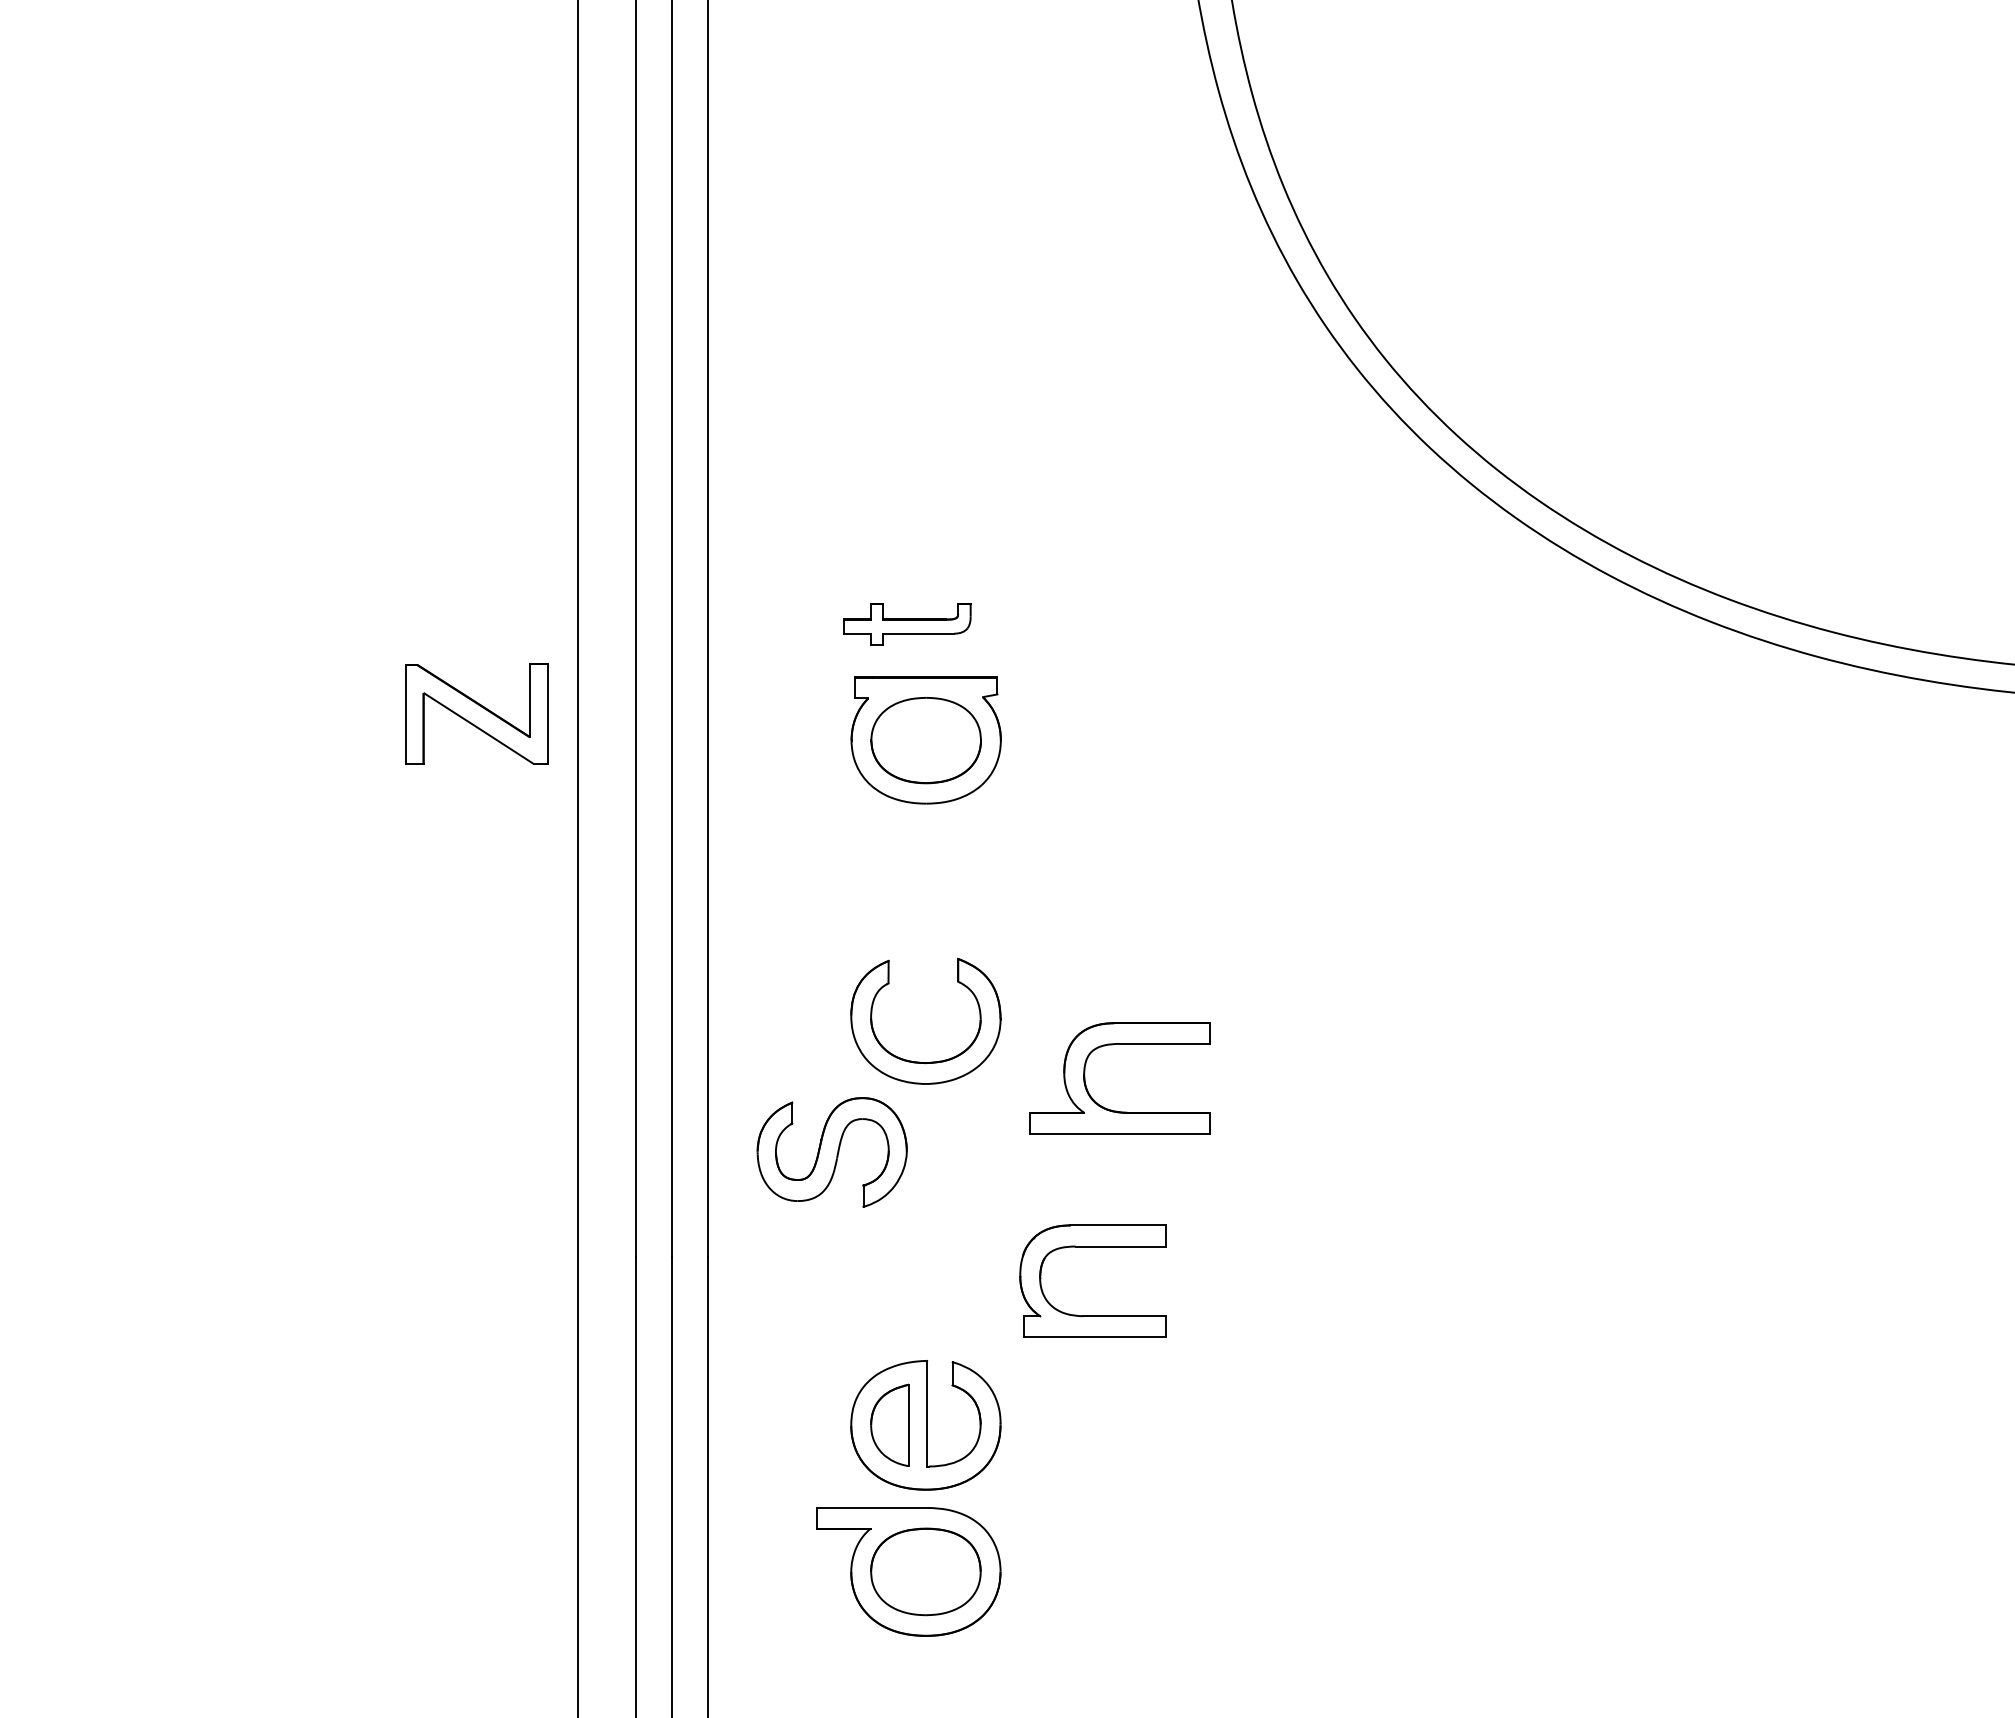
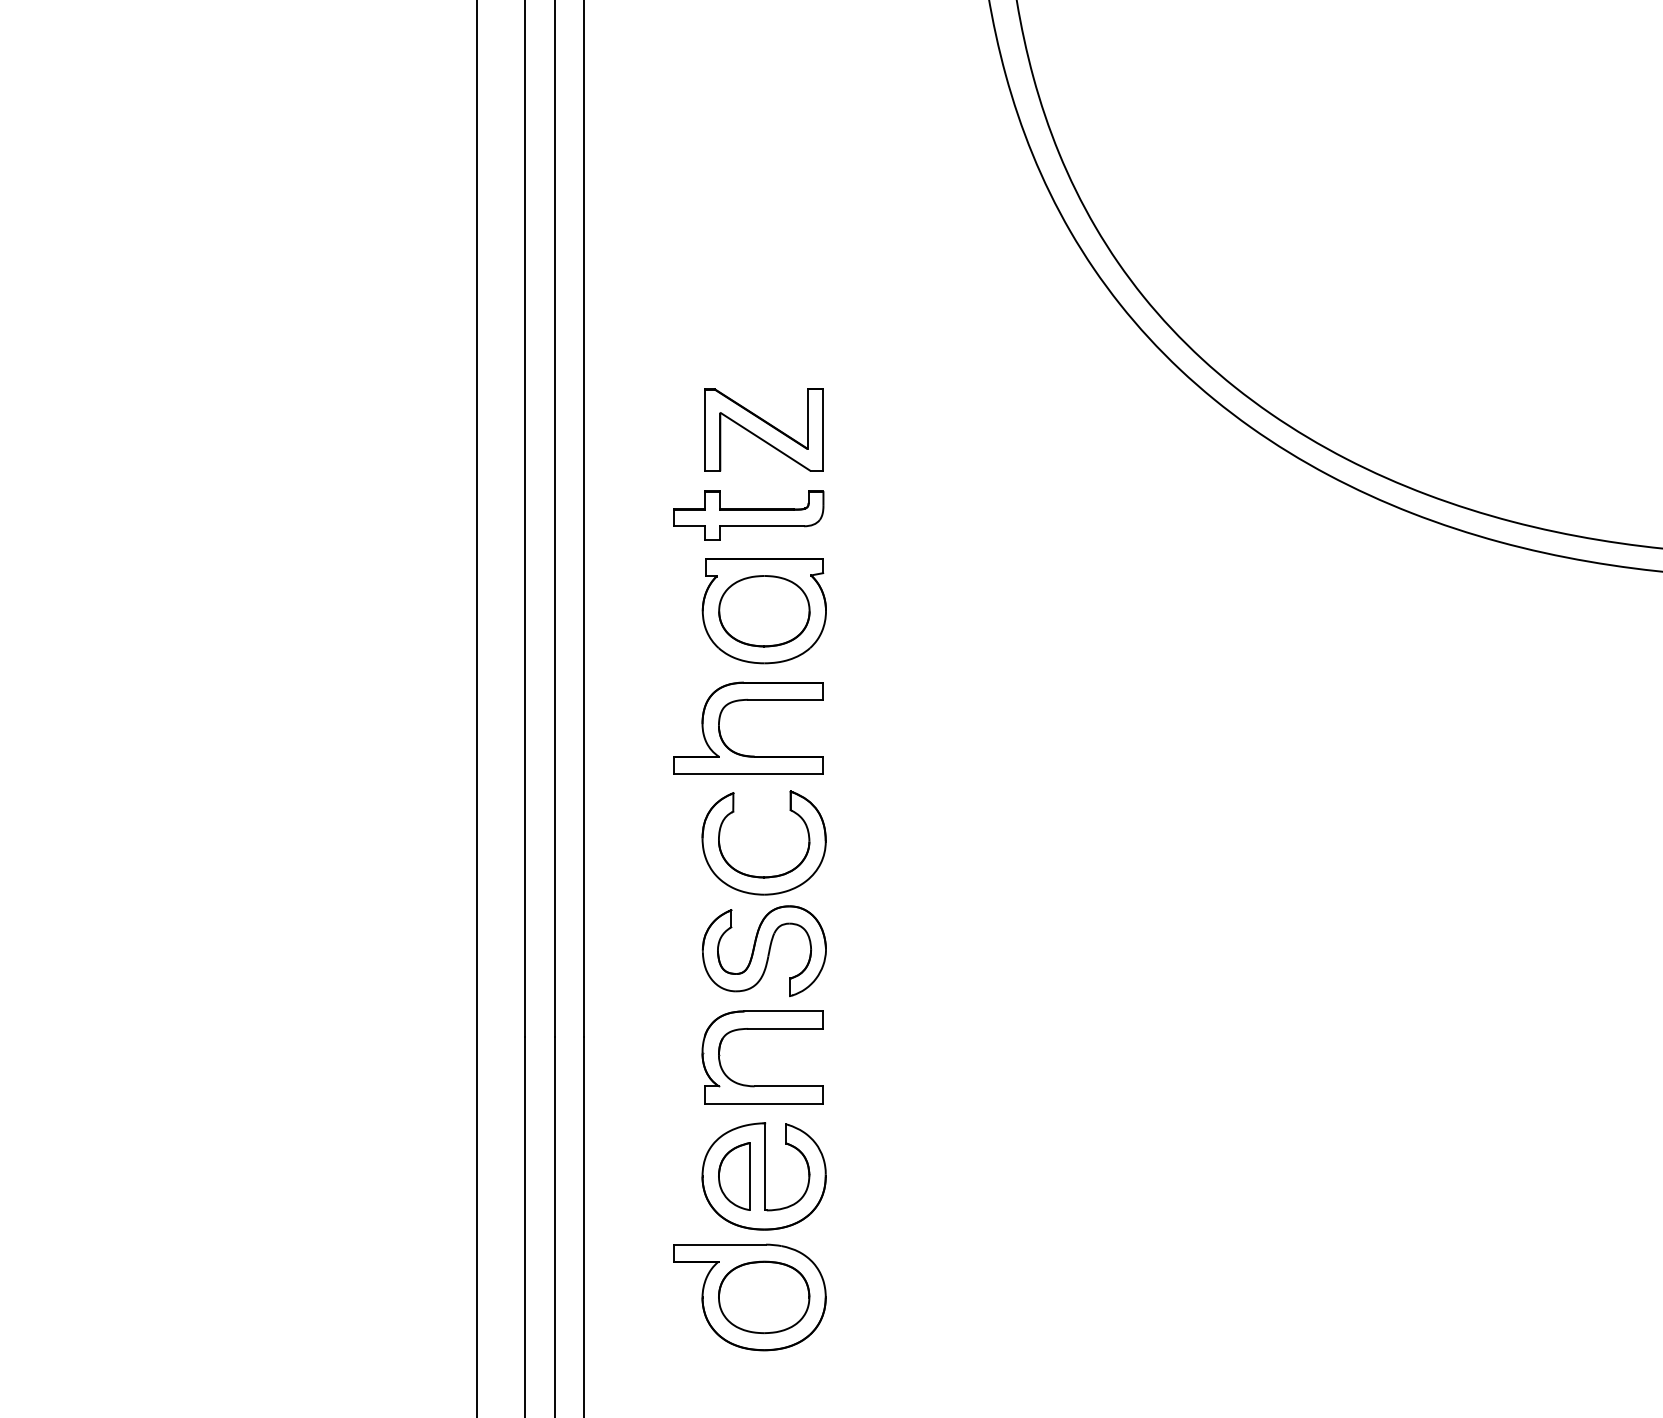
part: (907, 624) -> (748, 515), size x1.43
part: (476, 713) -> (763, 429), moved
part: (1108, 1108) -> (739, 753), moved
part: (831, 1152) -> (763, 951), moved
part: (1092, 1247) -> (762, 1029), moved

